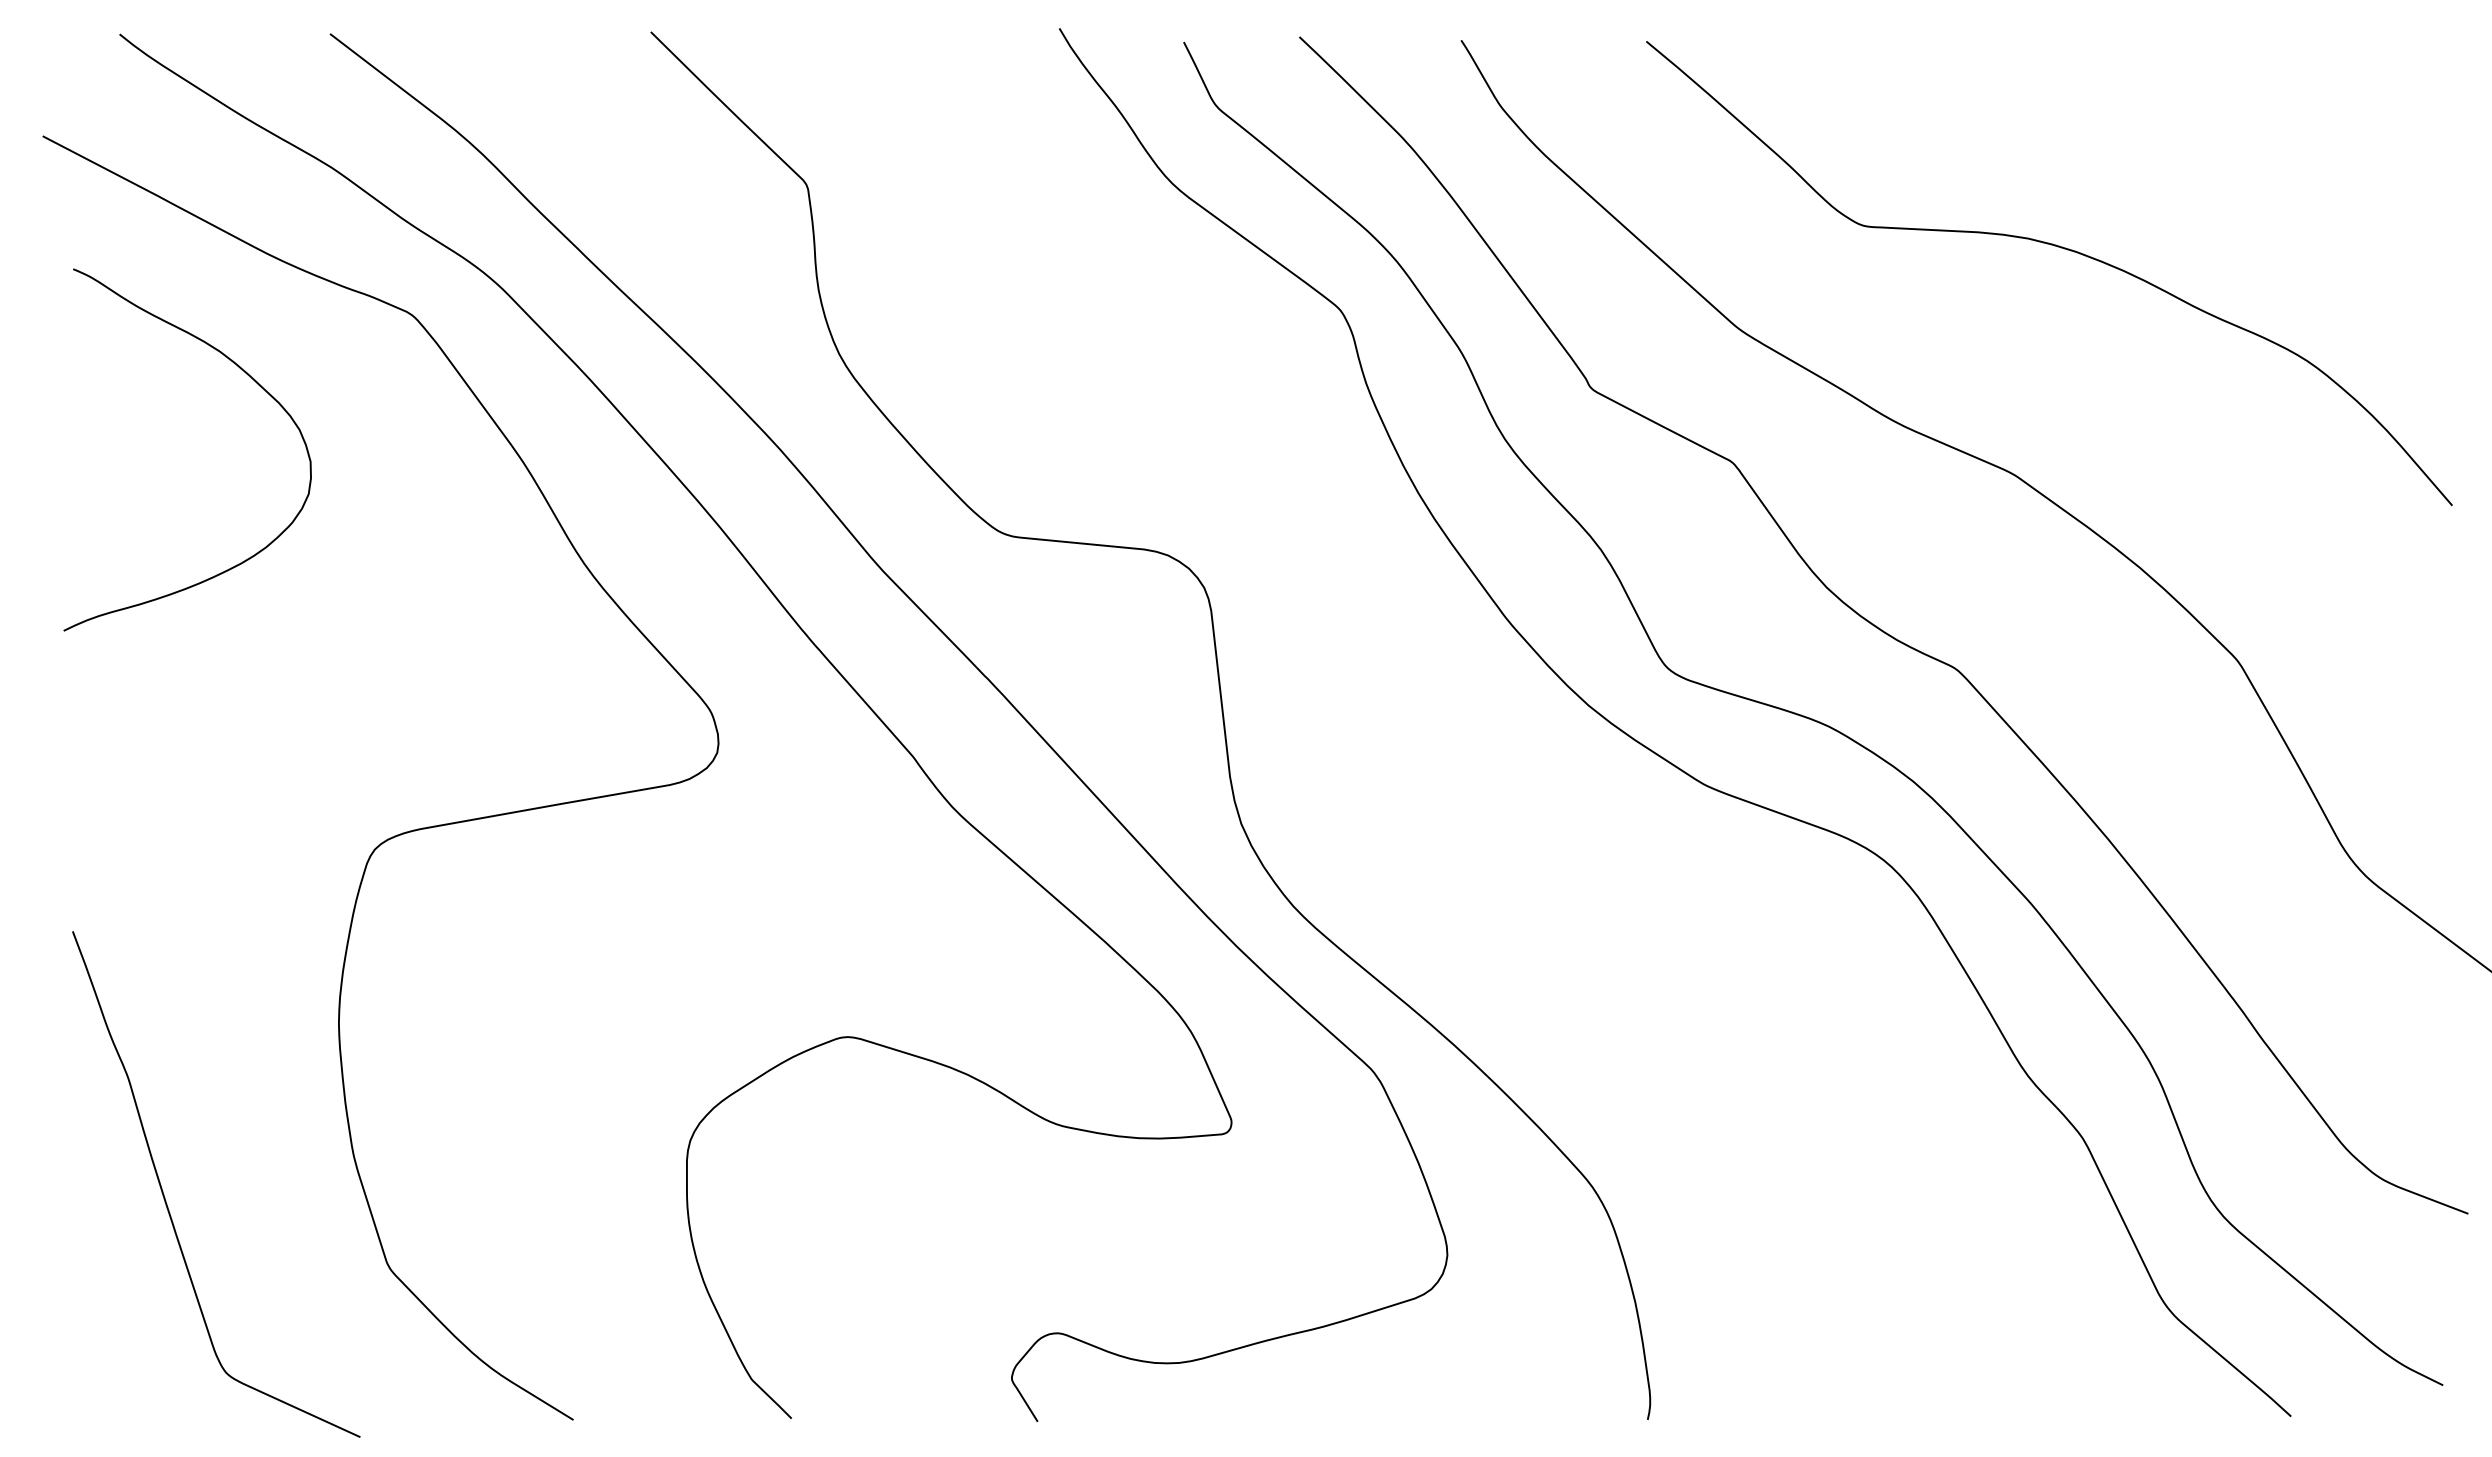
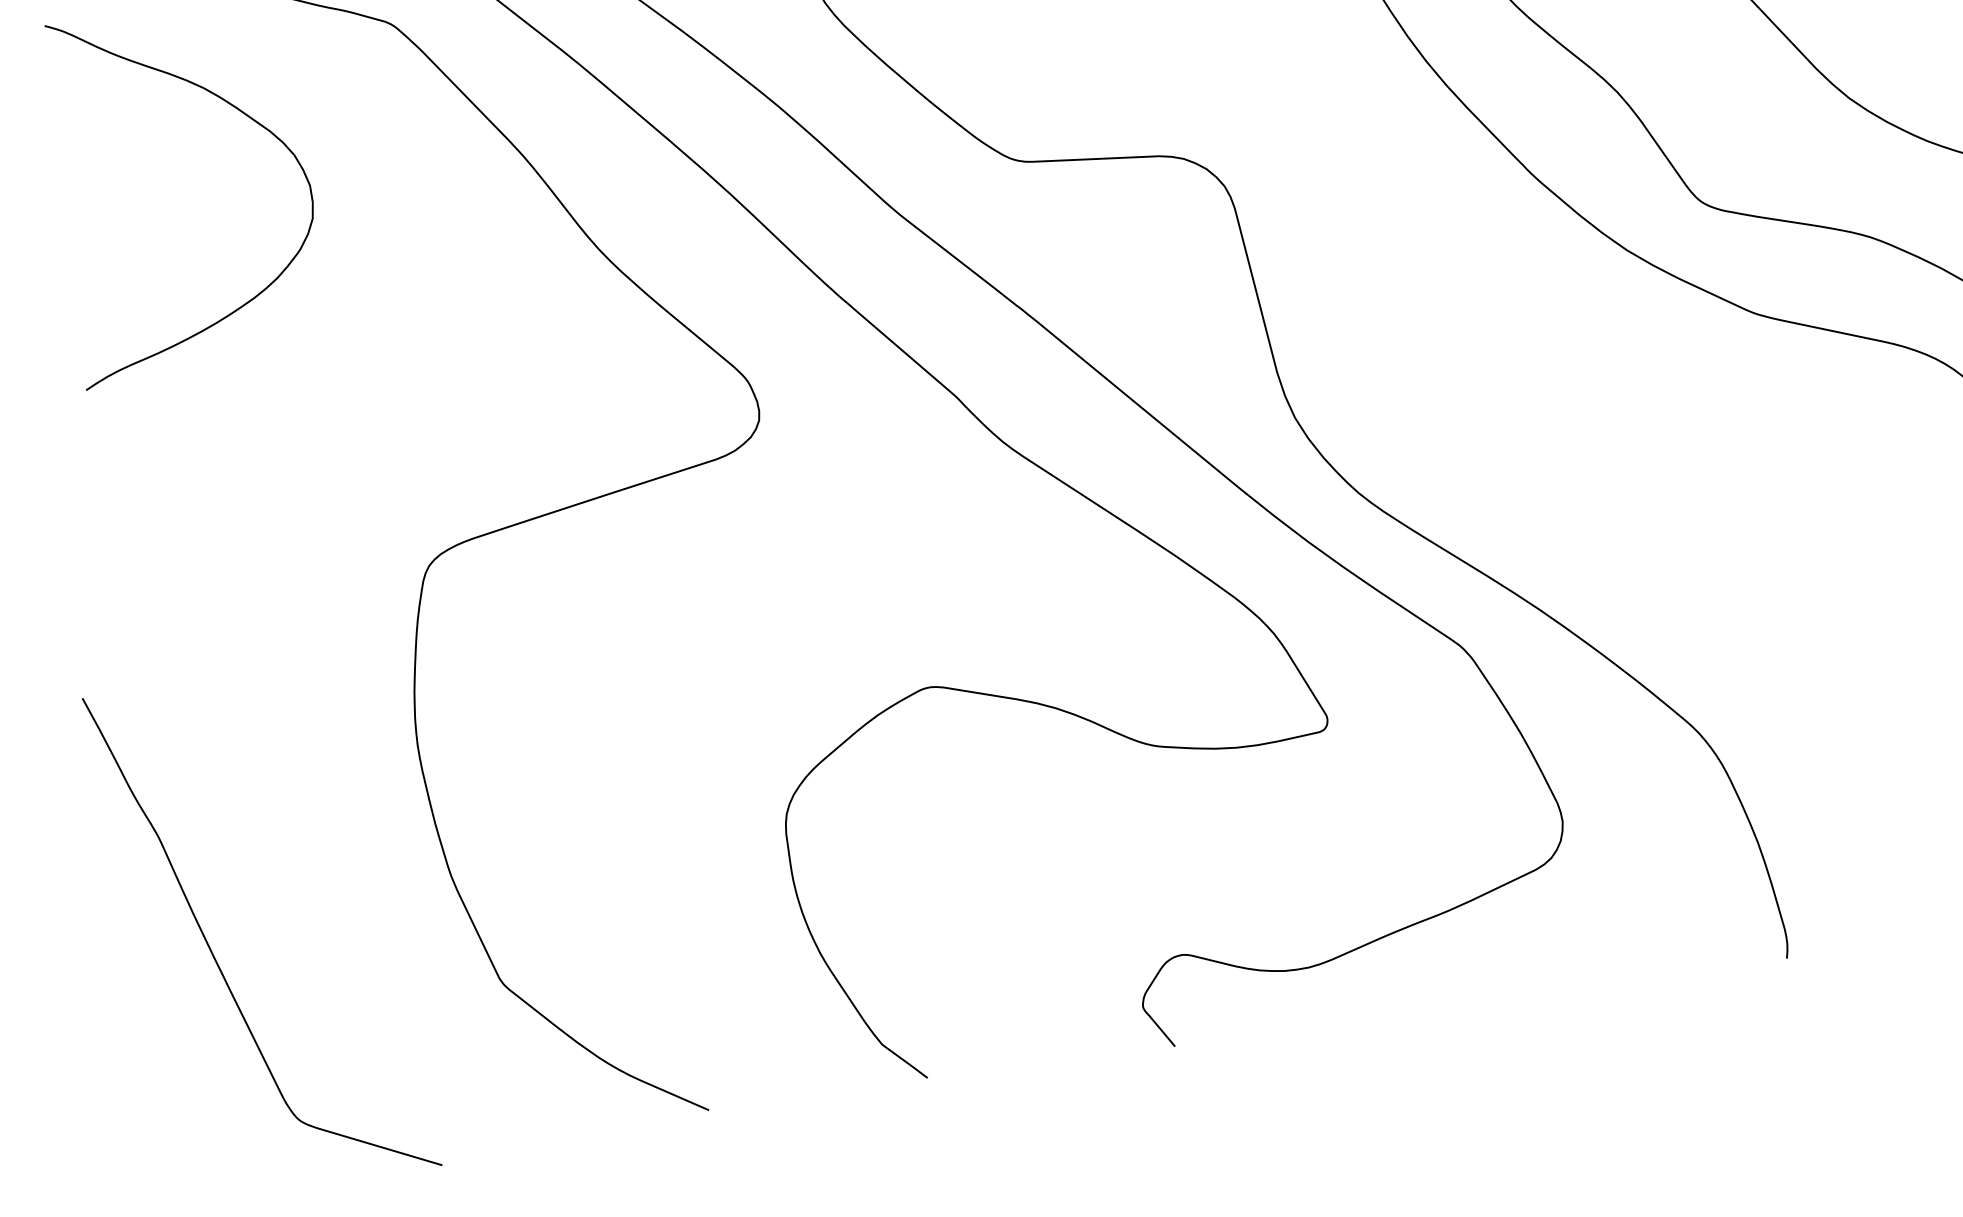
curve: (166, 1200) -> (214, 955), moved

